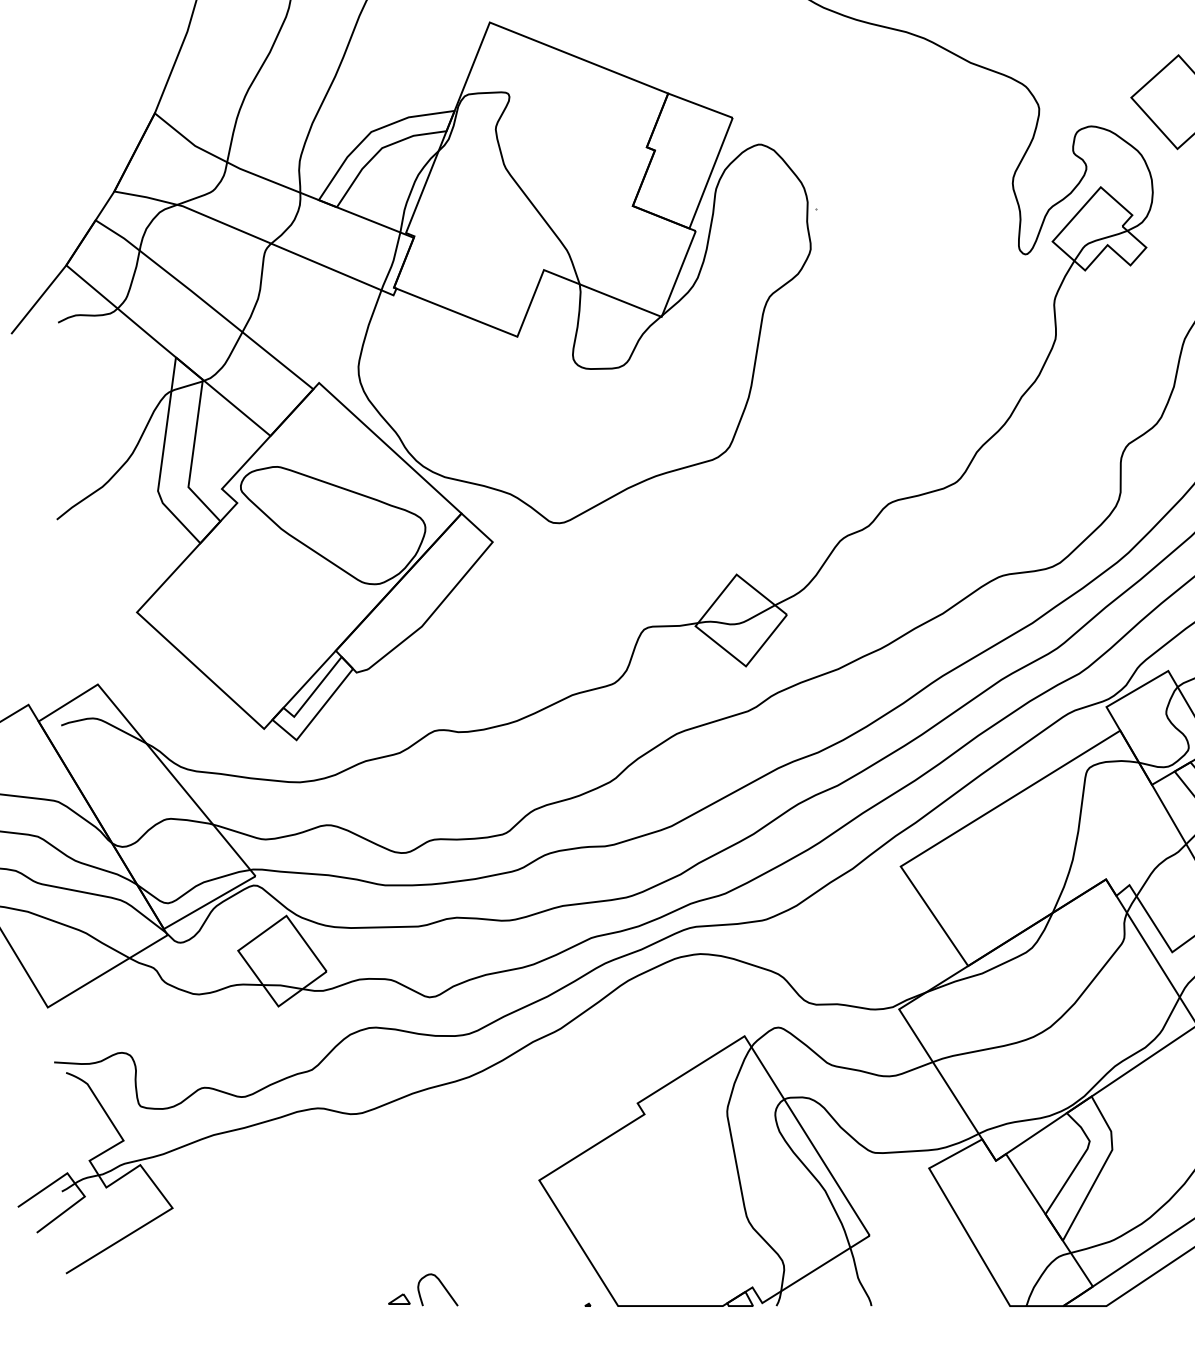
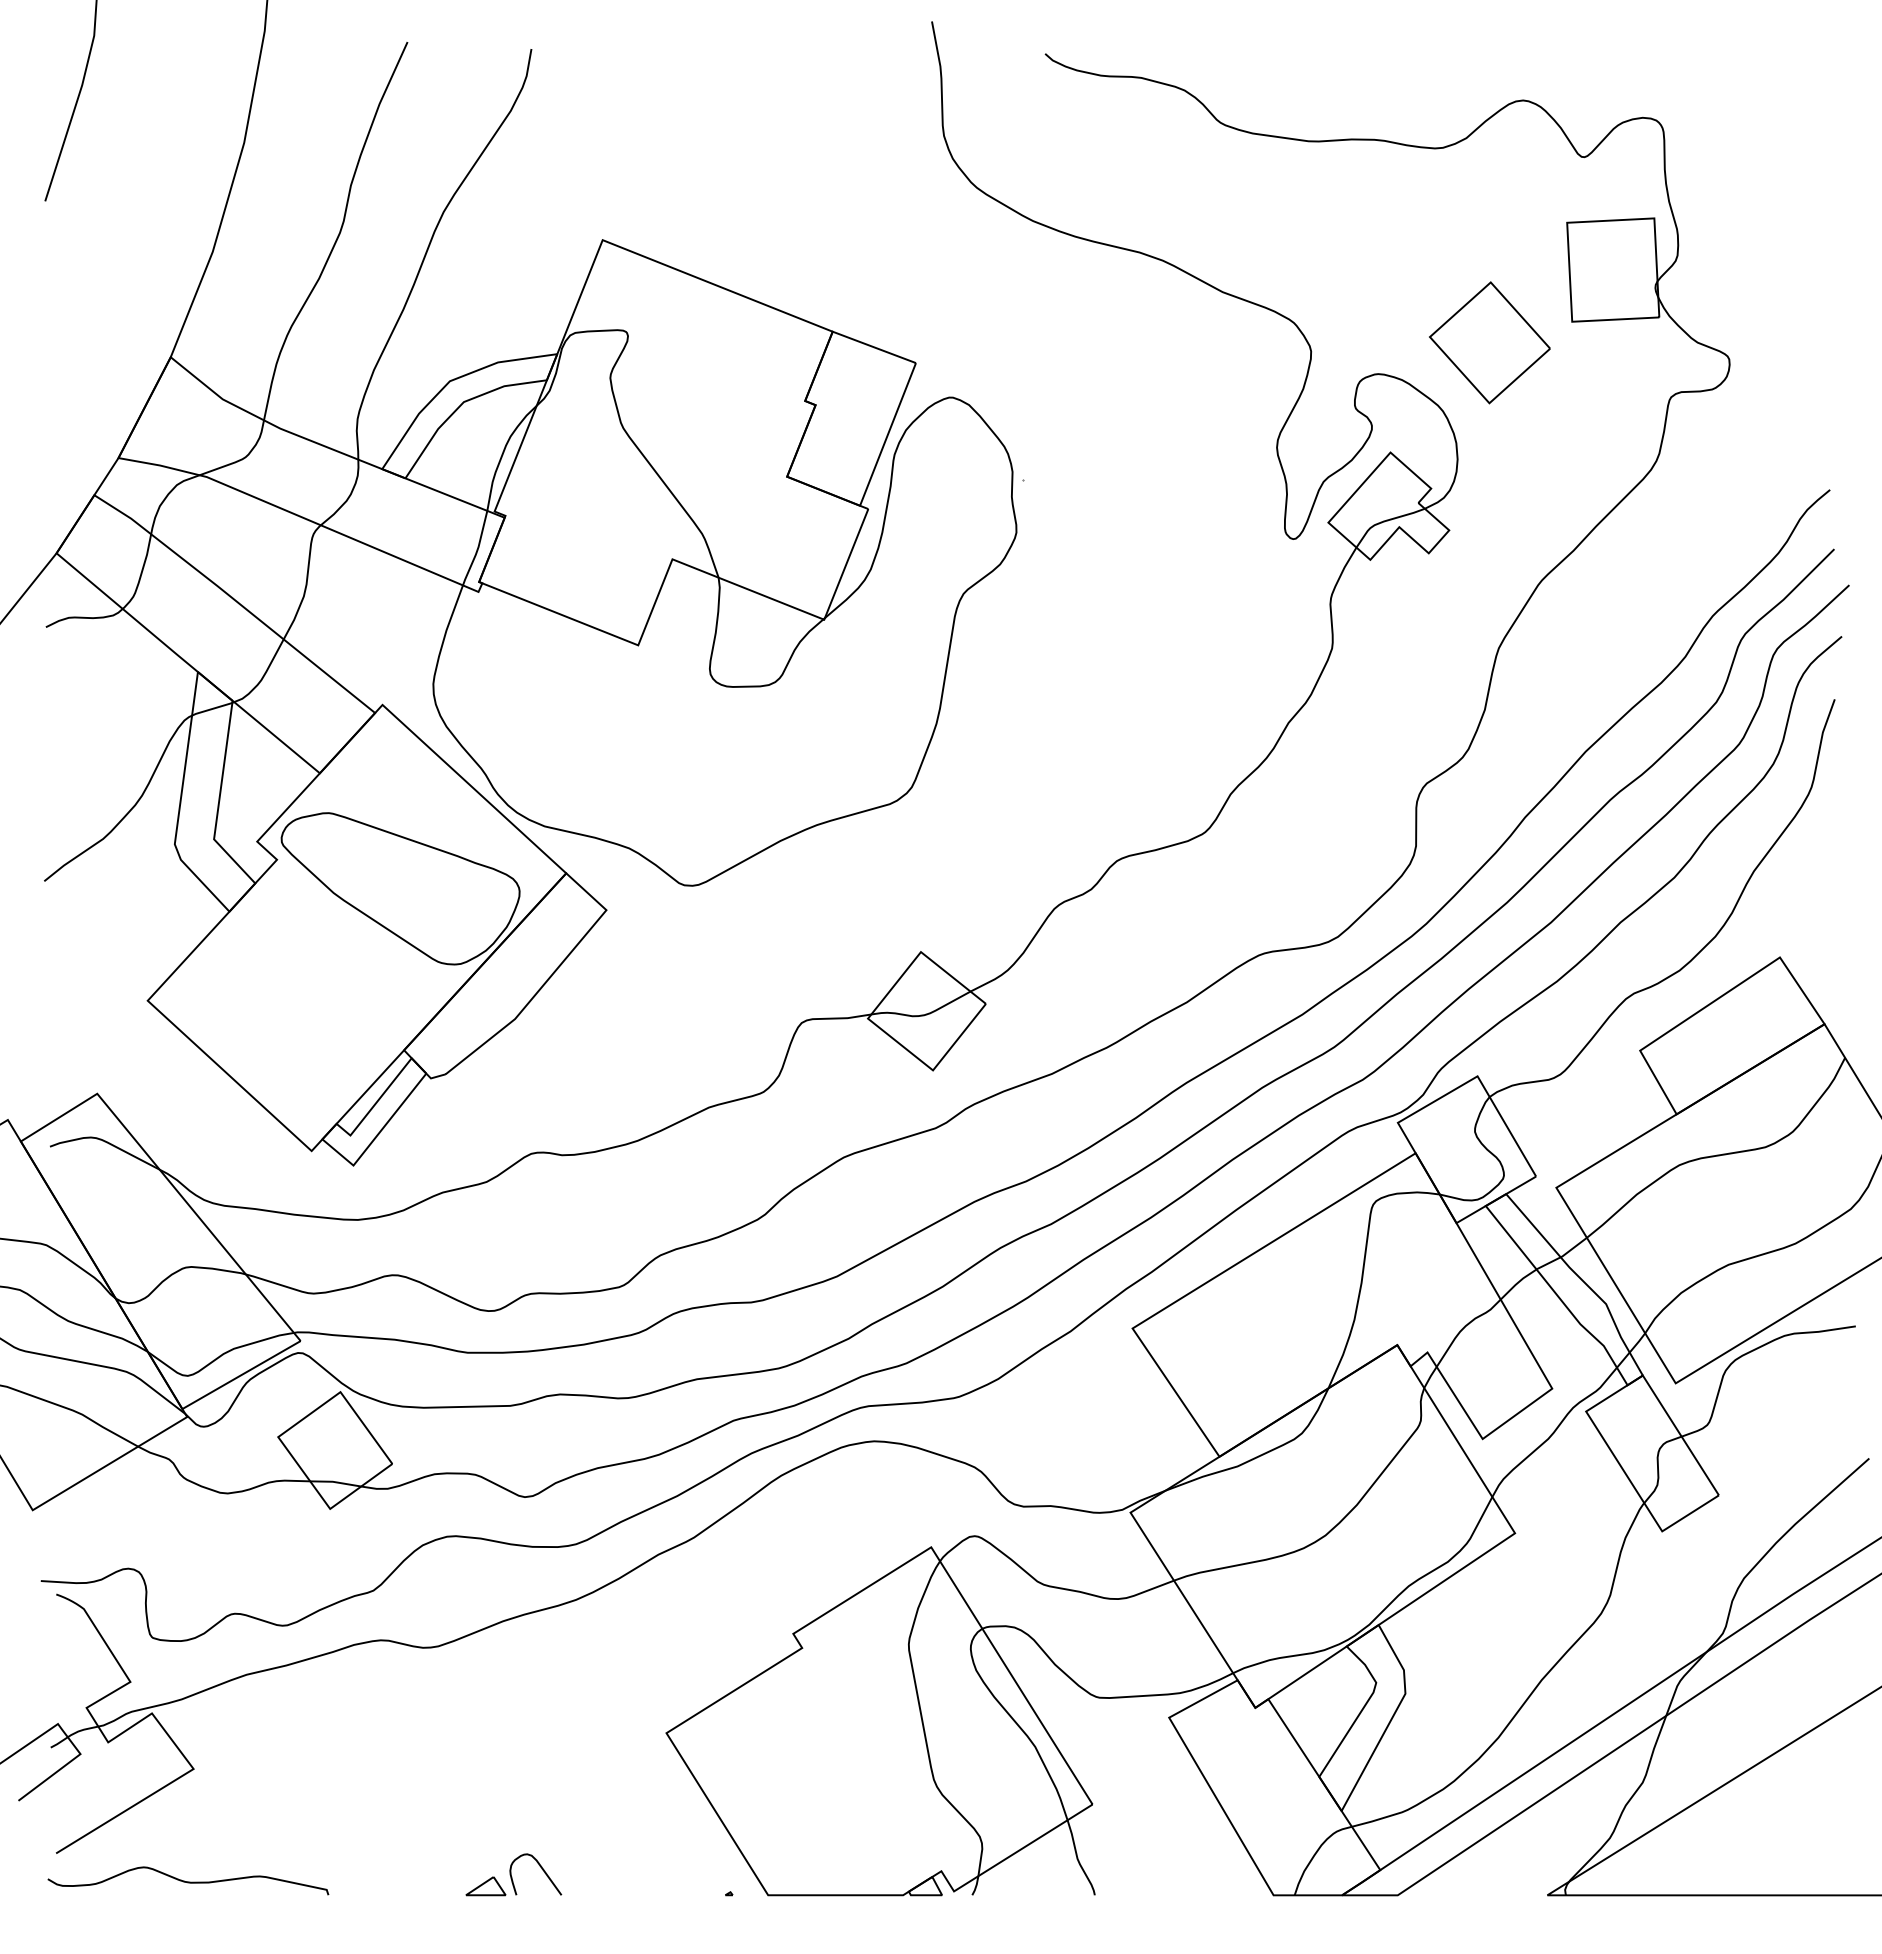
curve: (168, 1295) -> (188, 1881), added
part: (398, 1299) -> (485, 1886), size x1.43

